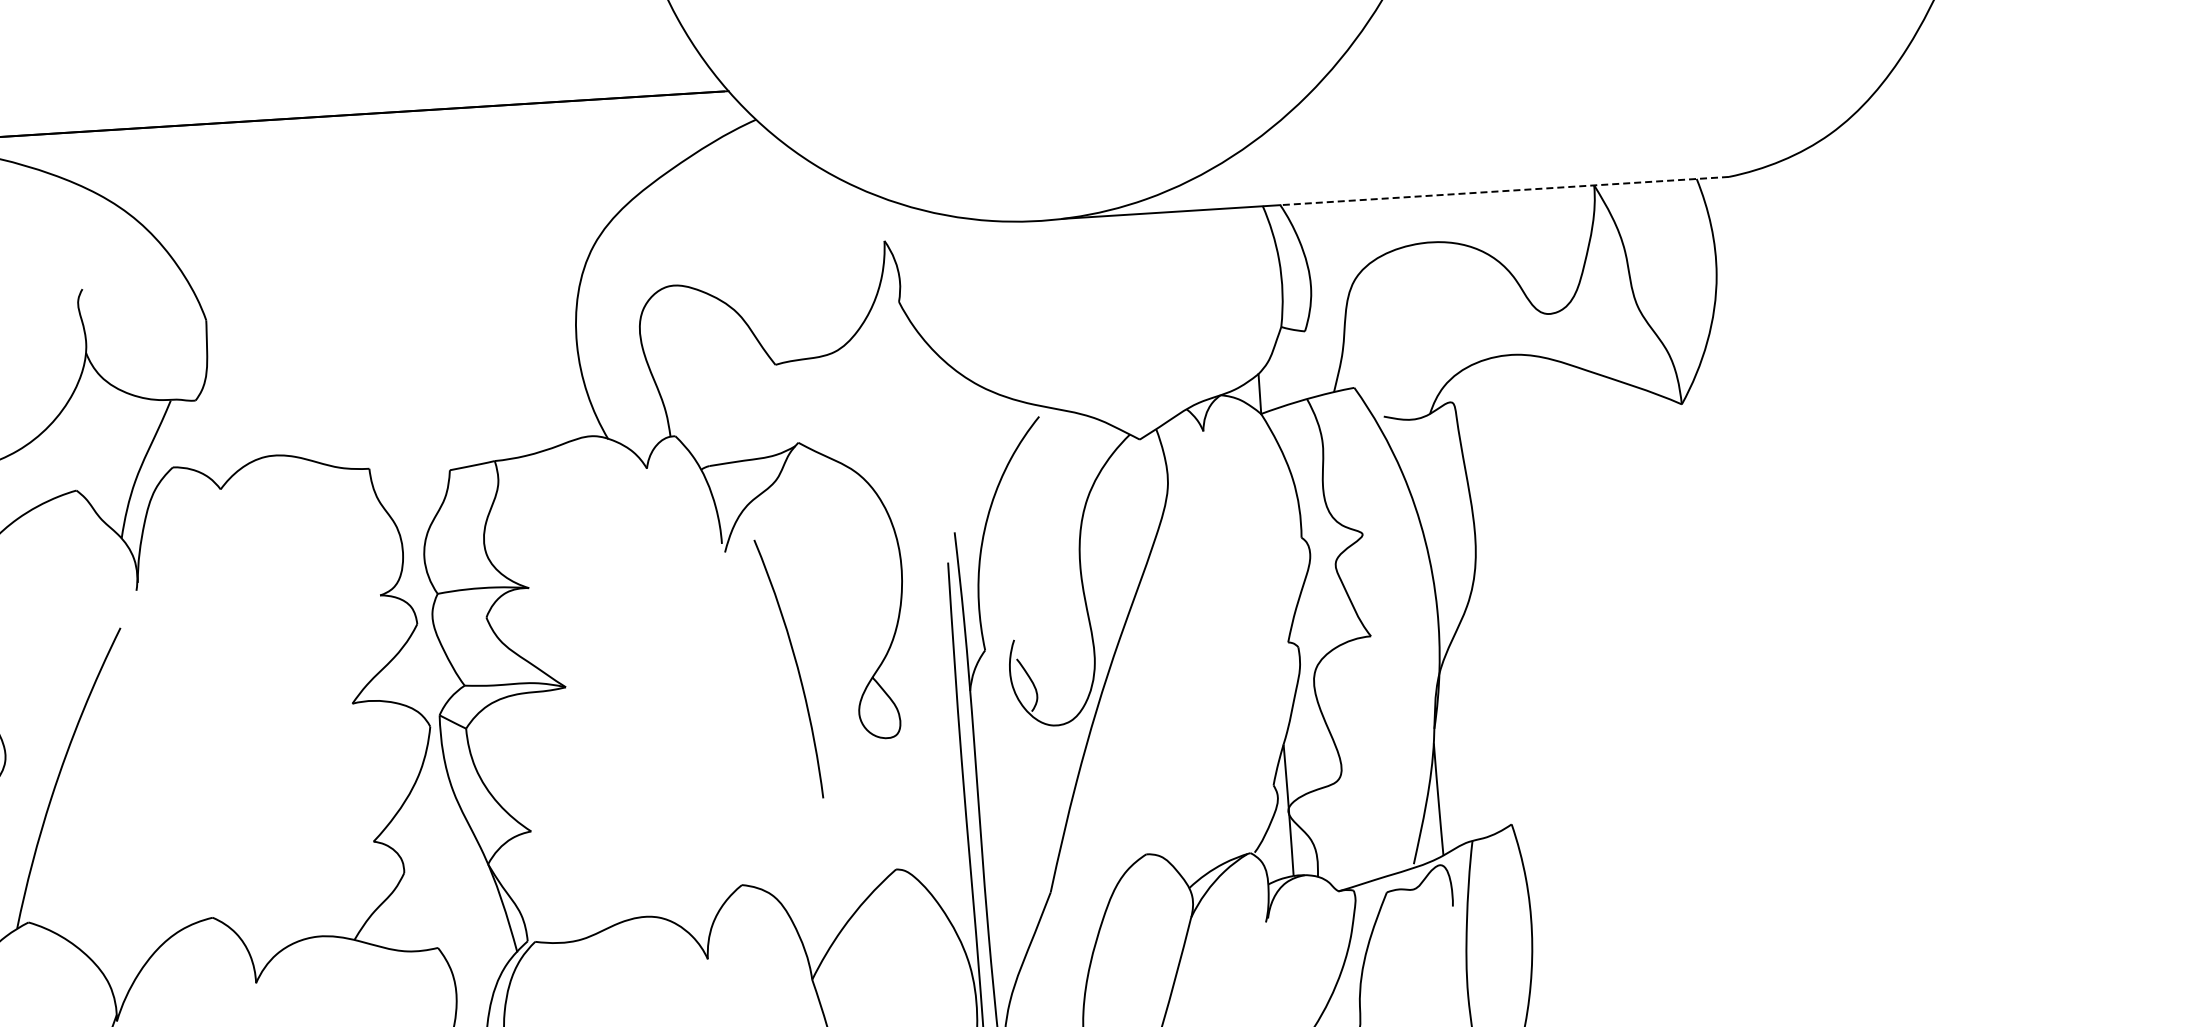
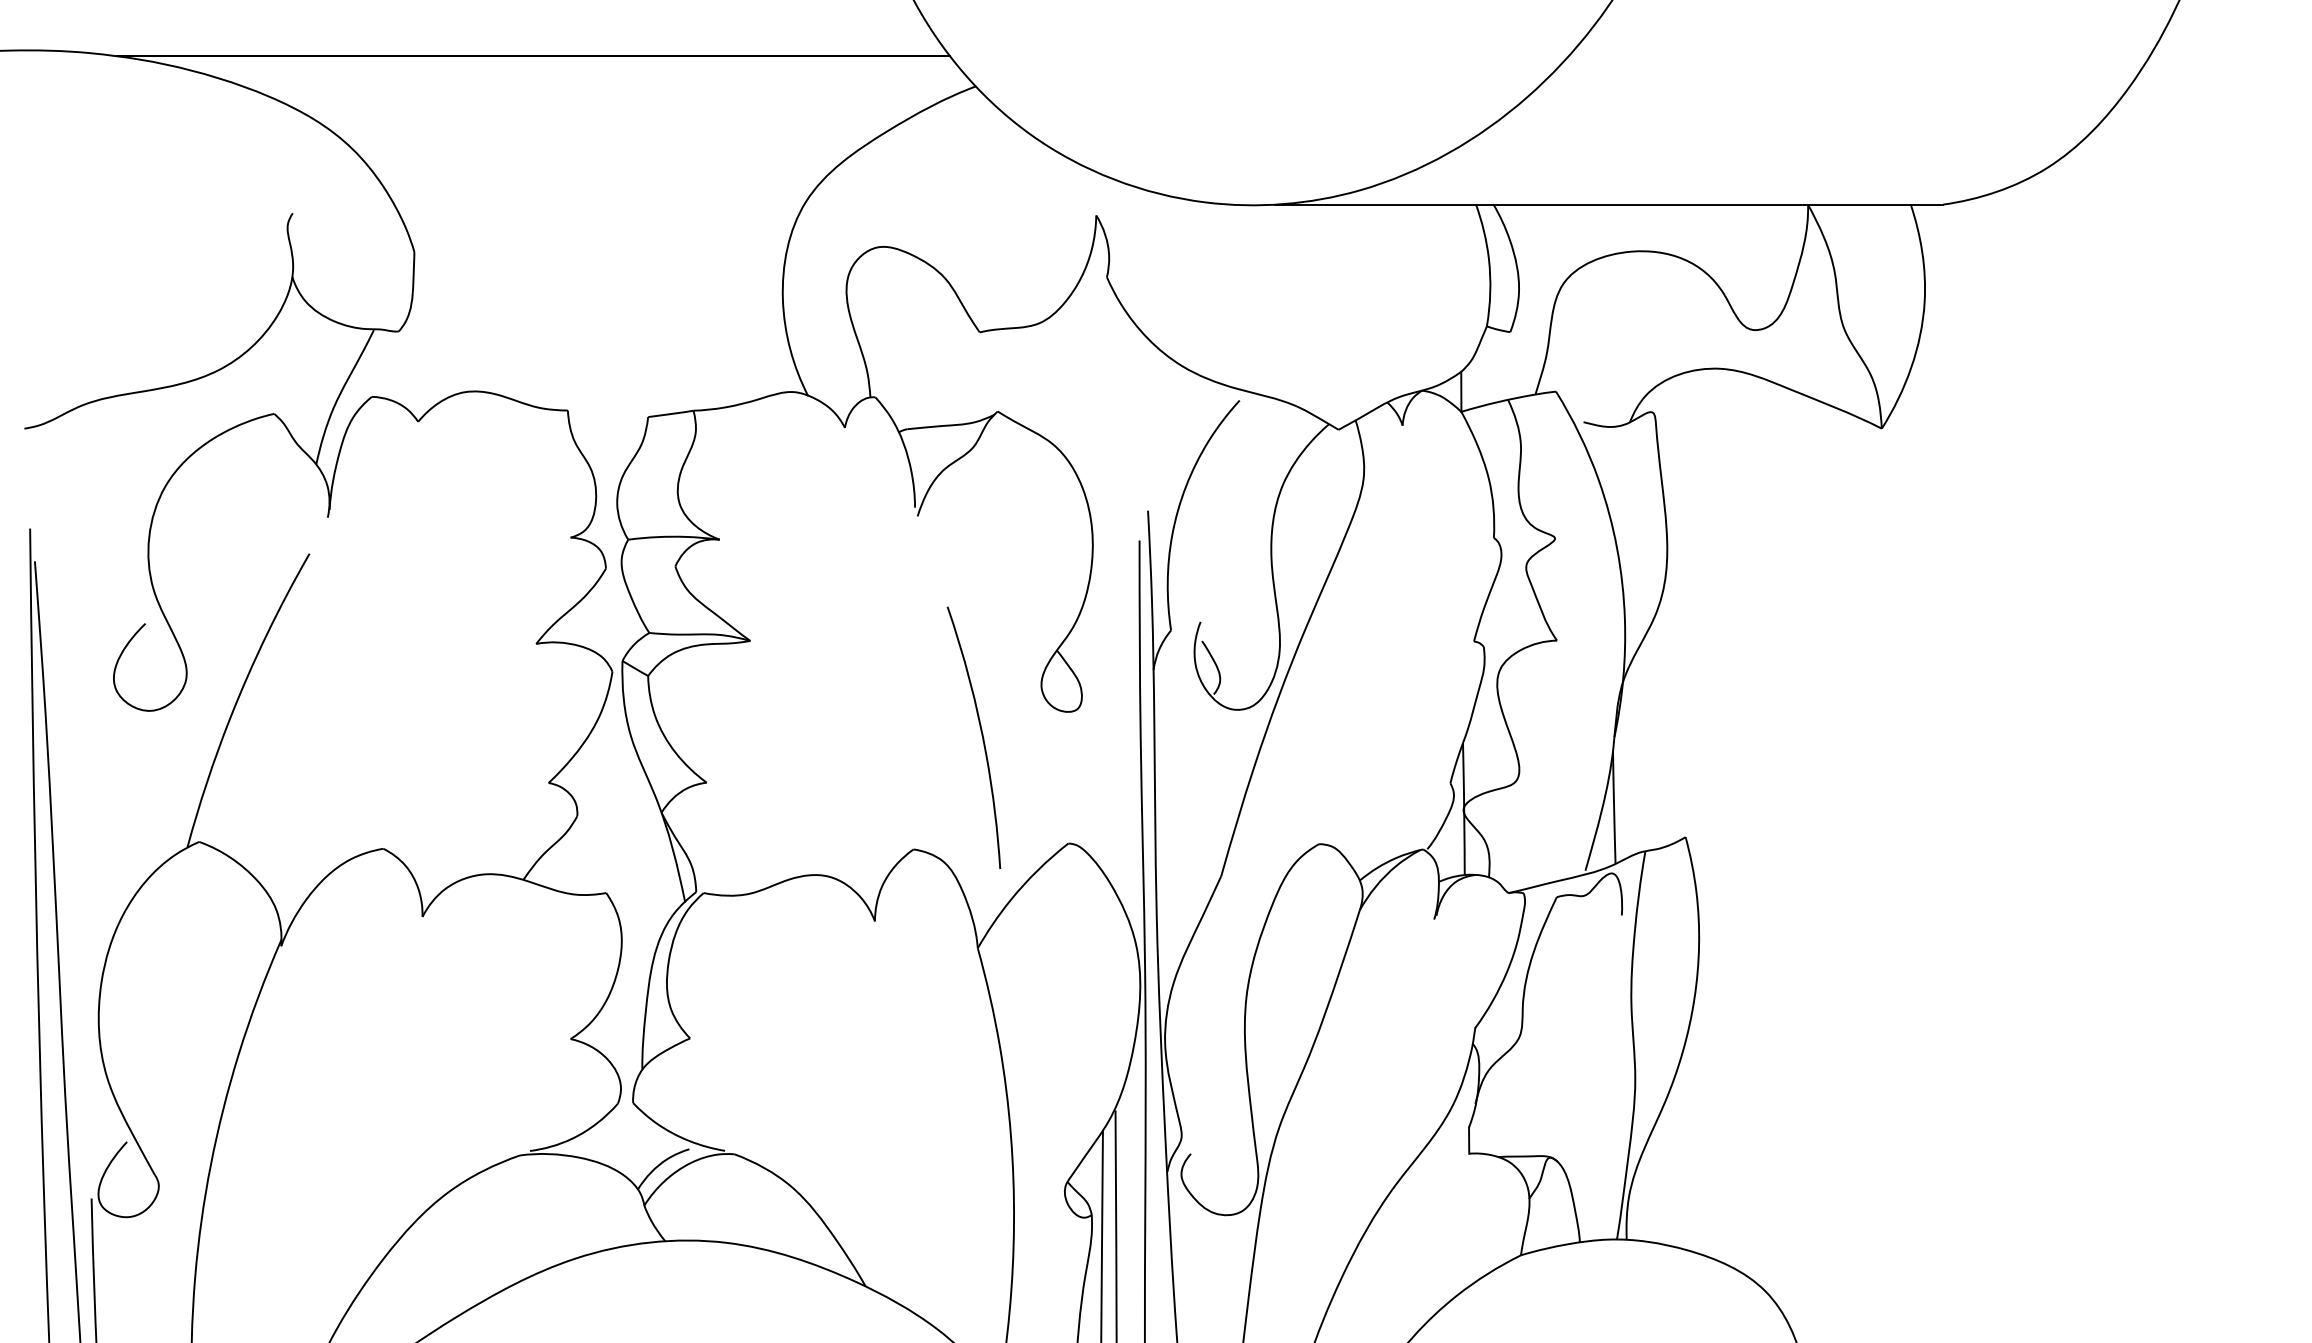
line: (1504, 190) -> (1718, 204), dashed -> solid
curve: (796, 666) -> (981, 735), moved

